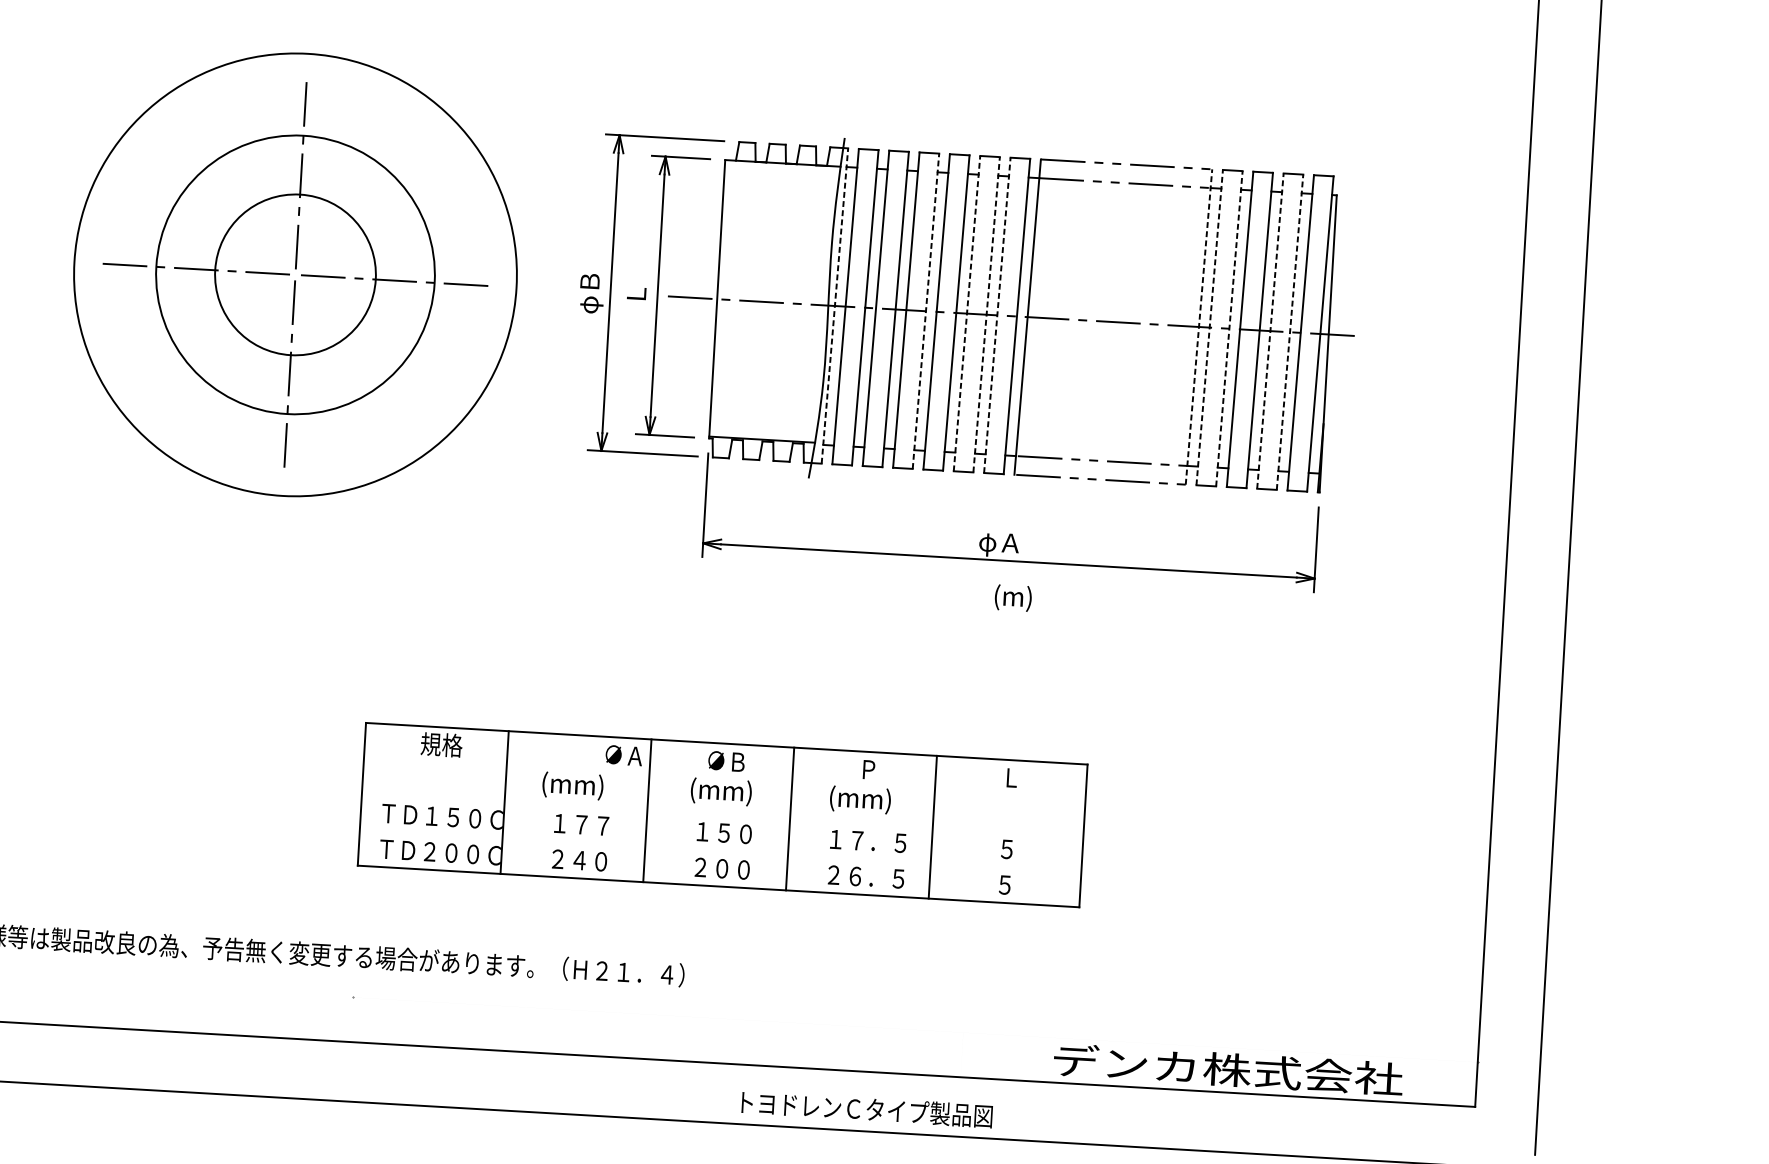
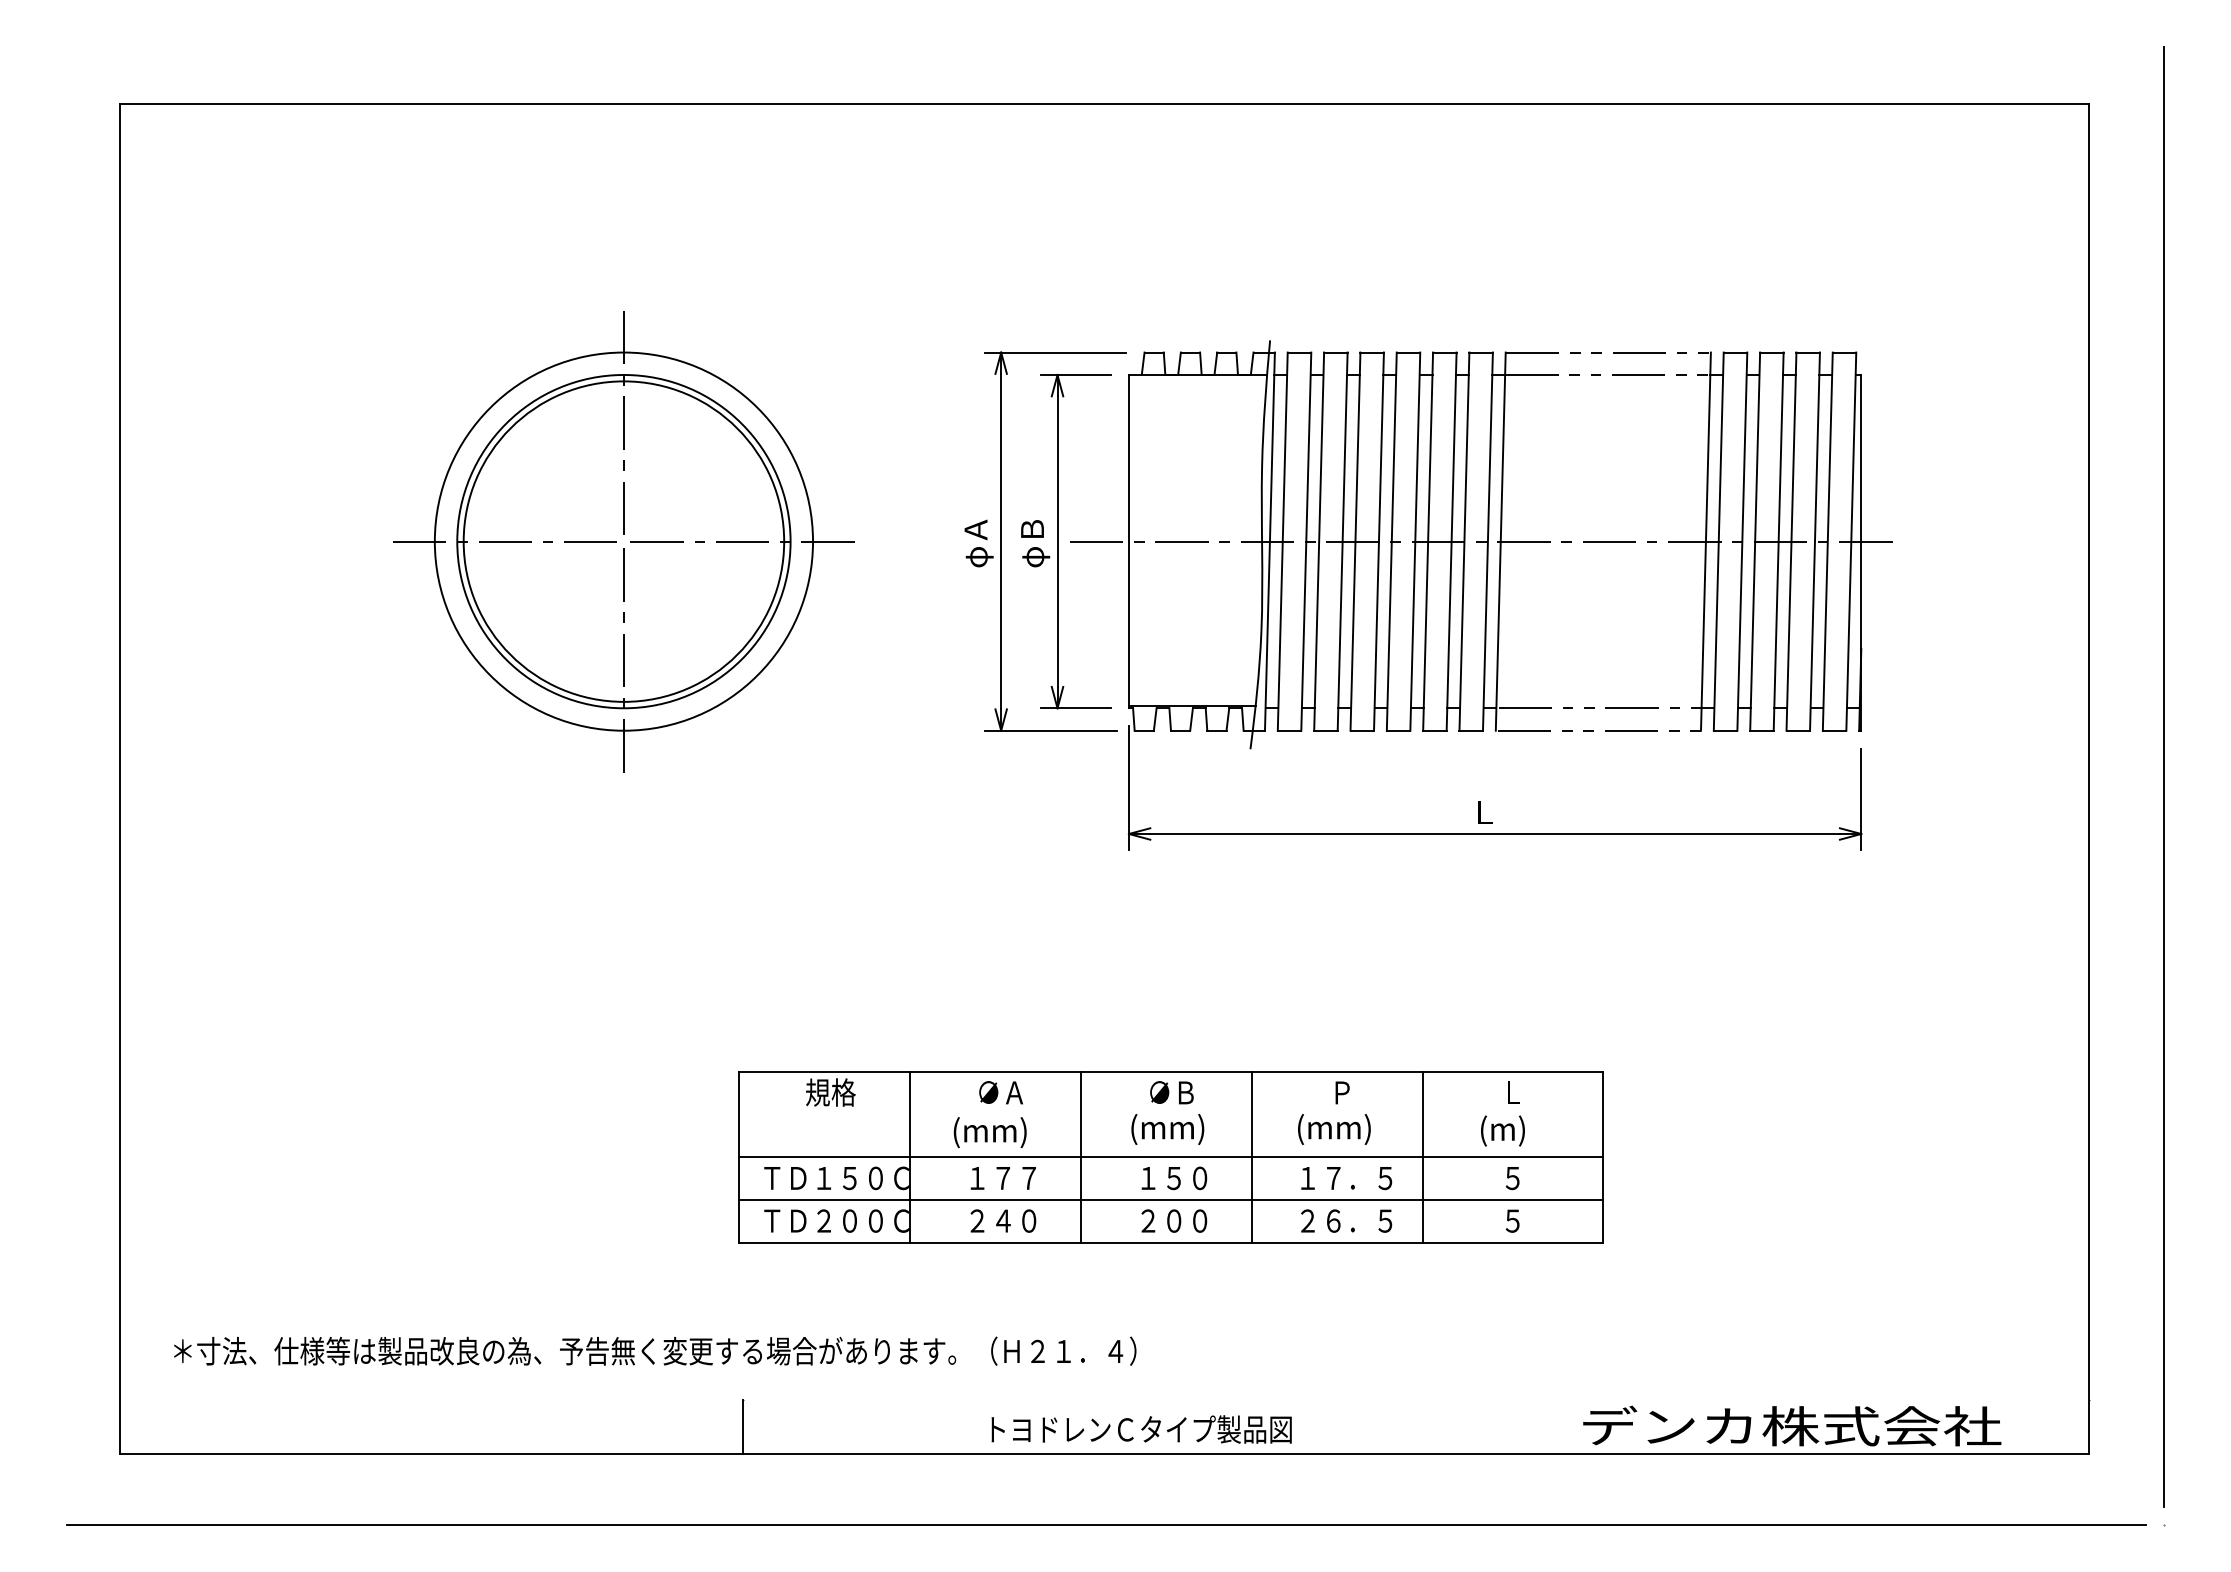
circle: (295, 274) -> (623, 541), size x0.71
circle: (295, 274) -> (623, 541), size x1.67
text: (589, 281) -> (975, 529), φＢ -> φＡ
text: (639, 296) -> (1035, 543), Ｌ -> φＢ
line: (834, 305) -> (1269, 541), dashed -> solid
line: (925, 311) -> (1378, 541), dashed -> solid
line: (967, 313) -> (1428, 541), dashed -> solid
line: (986, 314) -> (1451, 541), dashed -> solid
line: (997, 315) -> (1464, 541), dashed -> solid
line: (1198, 326) -> (1705, 541), dashed -> solid
line: (1209, 327) -> (1718, 541), dashed -> solid
line: (1229, 328) -> (1742, 541), dashed -> solid
line: (1270, 331) -> (1791, 541), dashed -> solid
line: (1289, 332) -> (1814, 541), dashed -> solid
text: (999, 544) -> (1482, 815), φＡ -> Ｌ
text: (1012, 597) -> (1502, 1130), moved
text: (623, 755) -> (1000, 1092), moved
line: (722, 815) -> (1170, 1157), added
line: (720, 850) -> (1170, 1199), added
line: (351, 1019) -> (742, 1426), added
text: (866, 1109) -> (1141, 1429), moved

